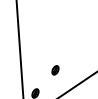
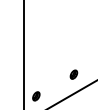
part: (55, 70) -> (73, 74), moved

